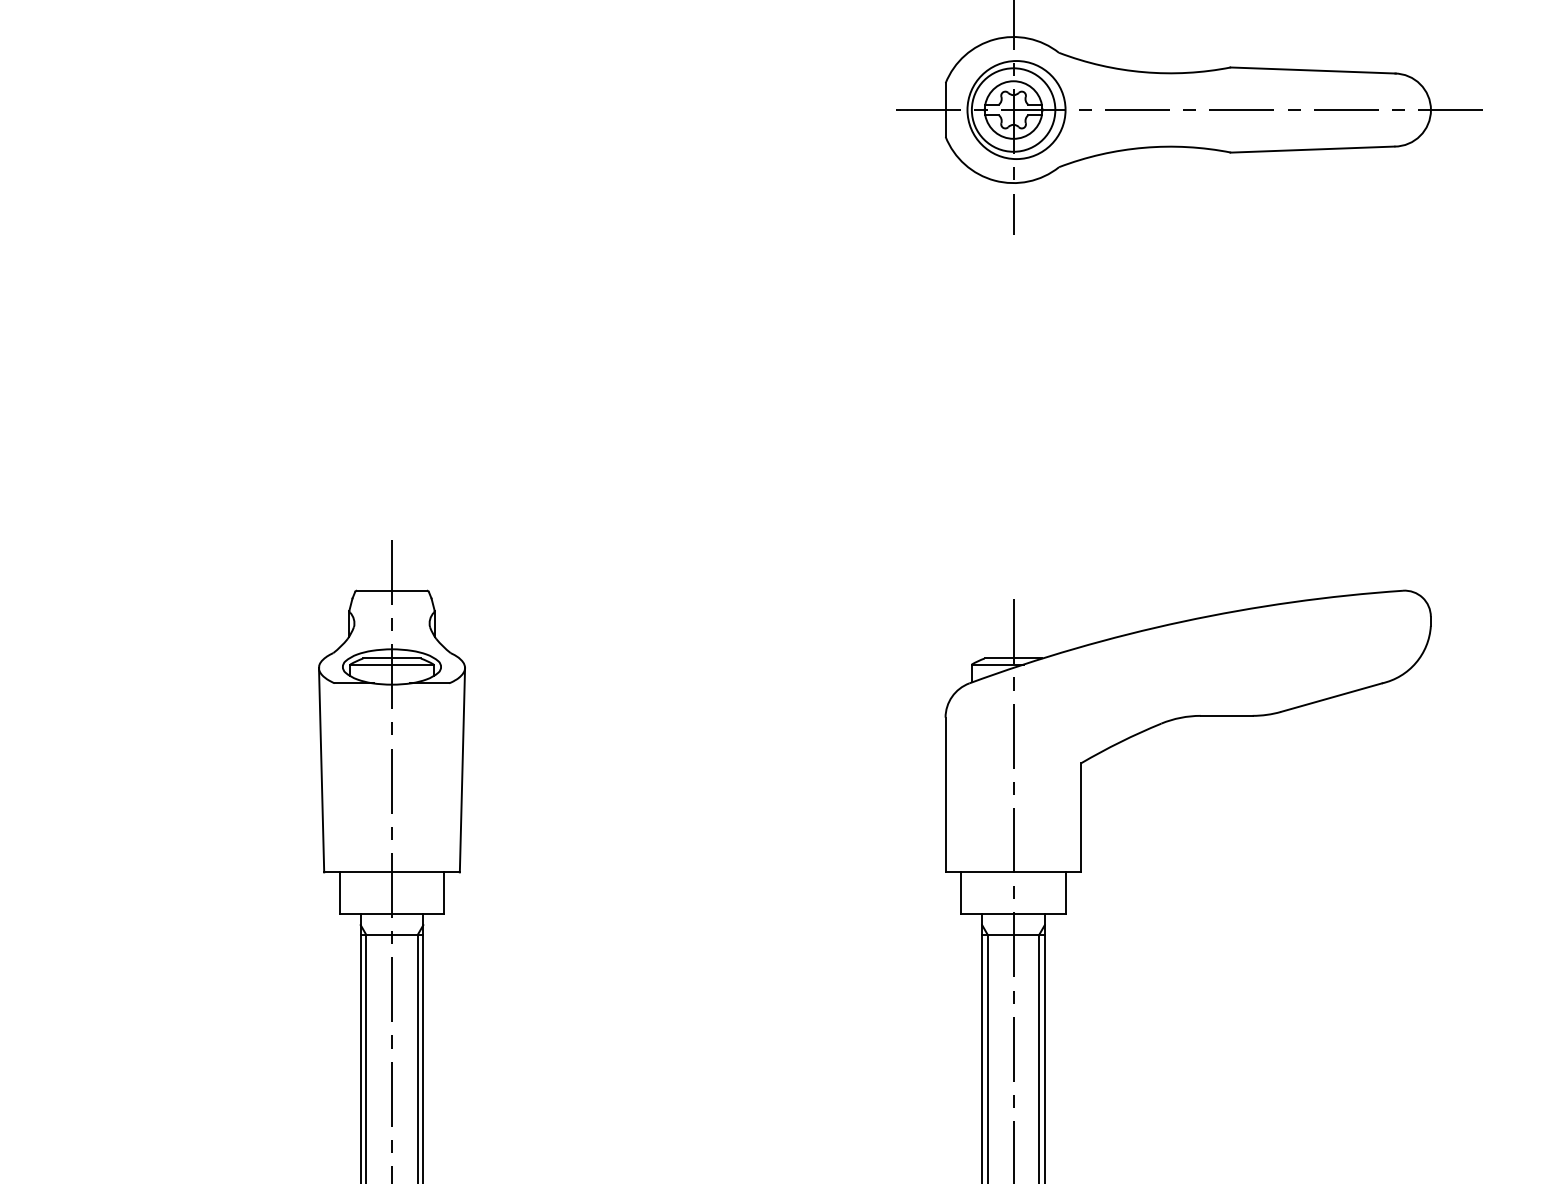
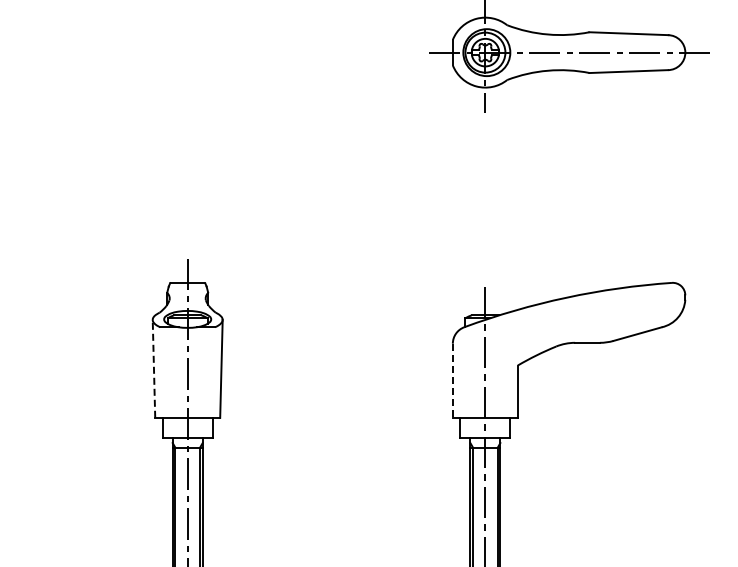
line: (320, 769) -> (153, 368), solid -> dashed
line: (944, 796) -> (452, 381), solid -> dashed

